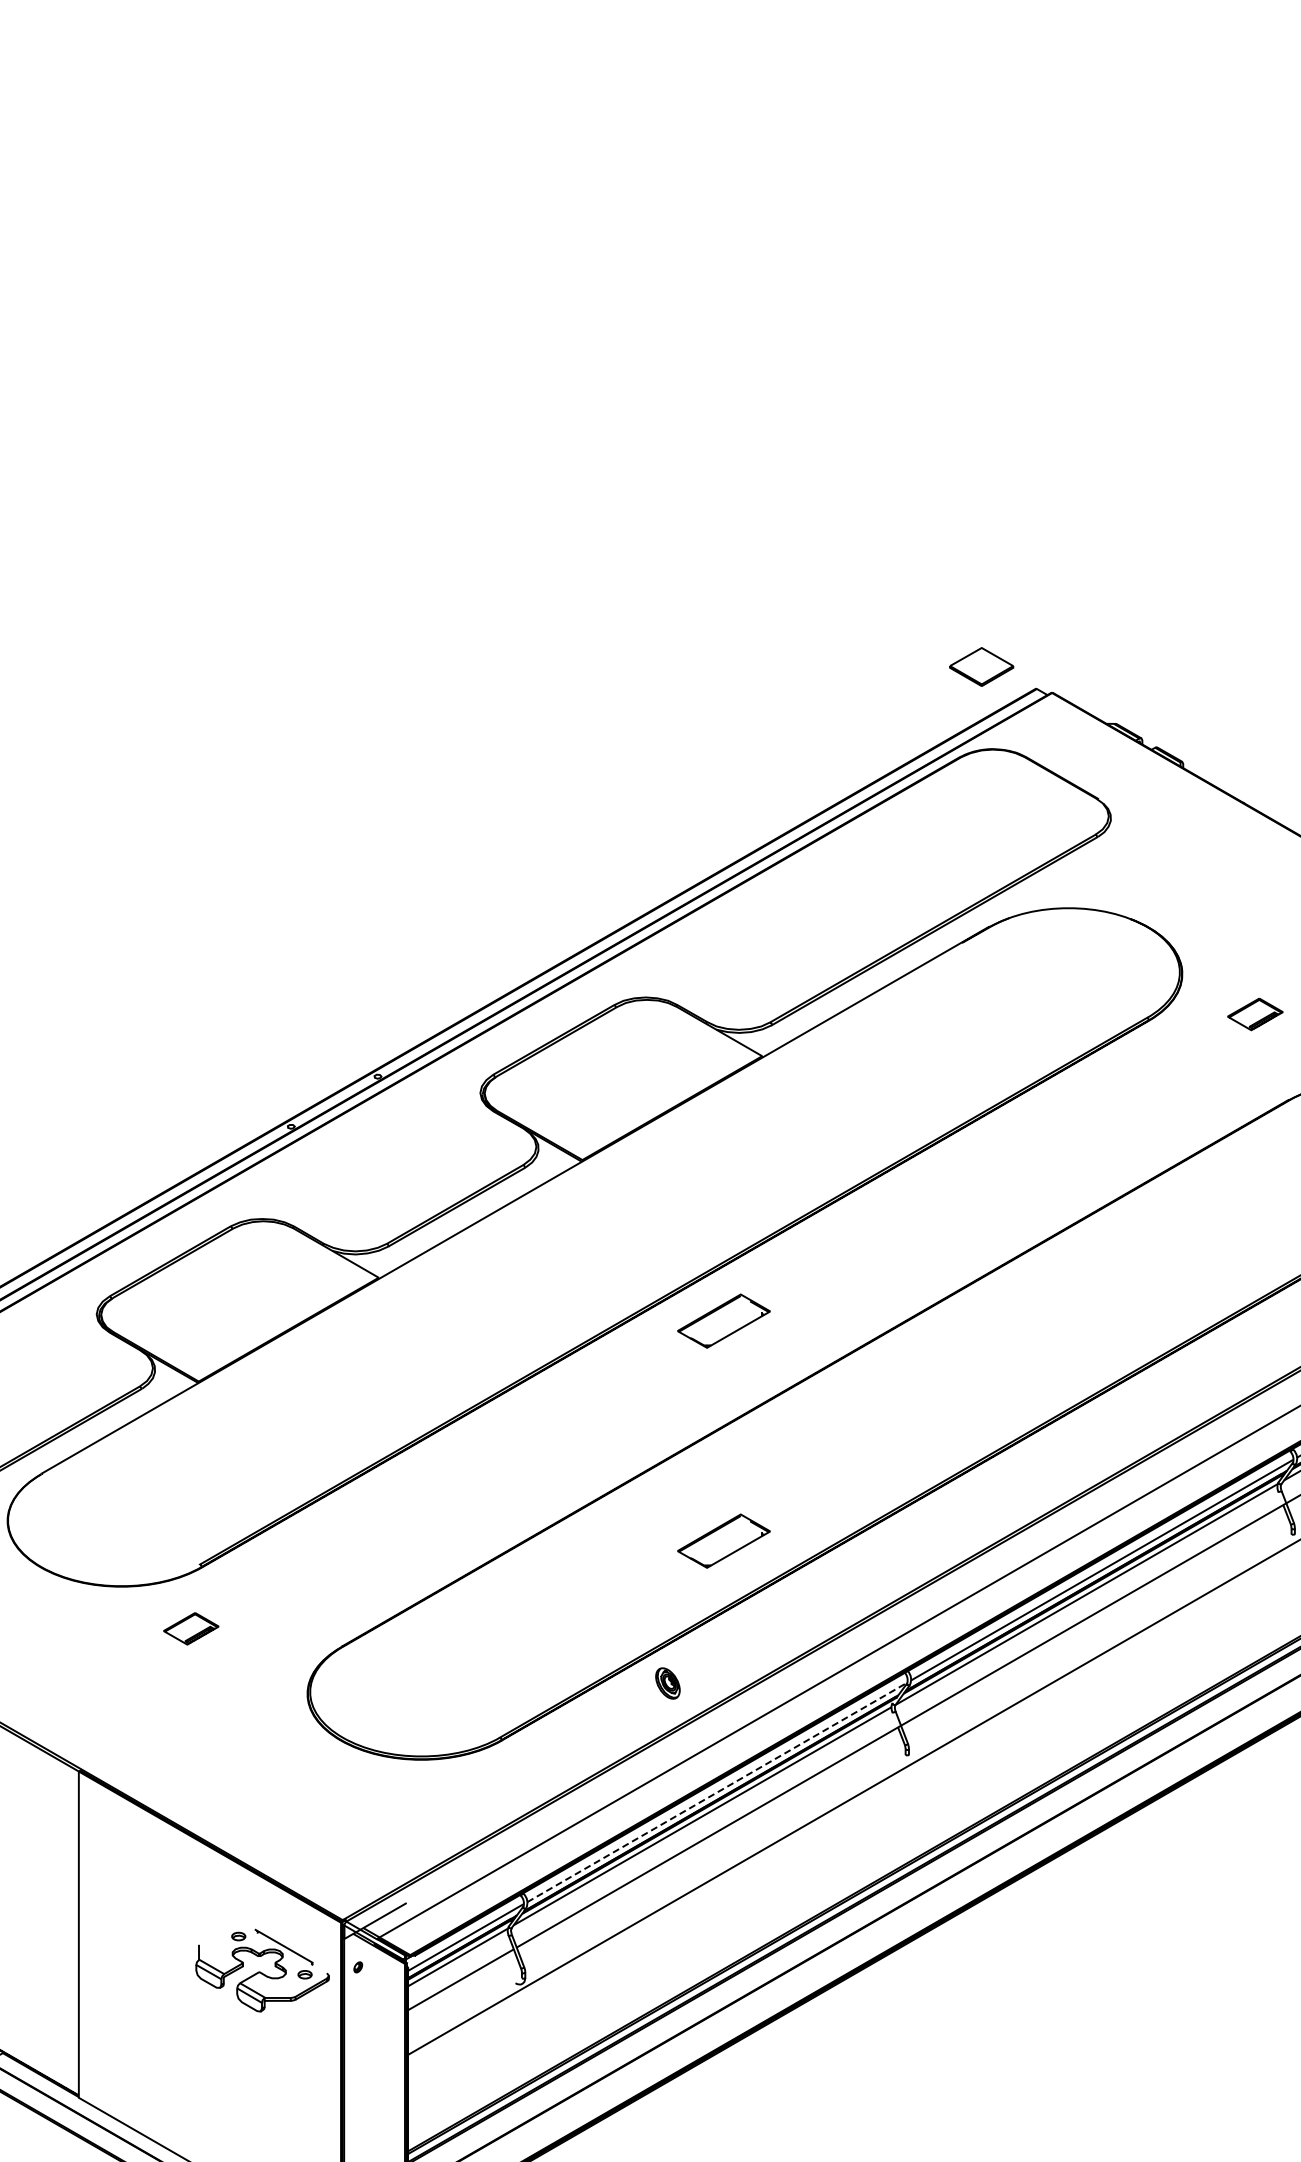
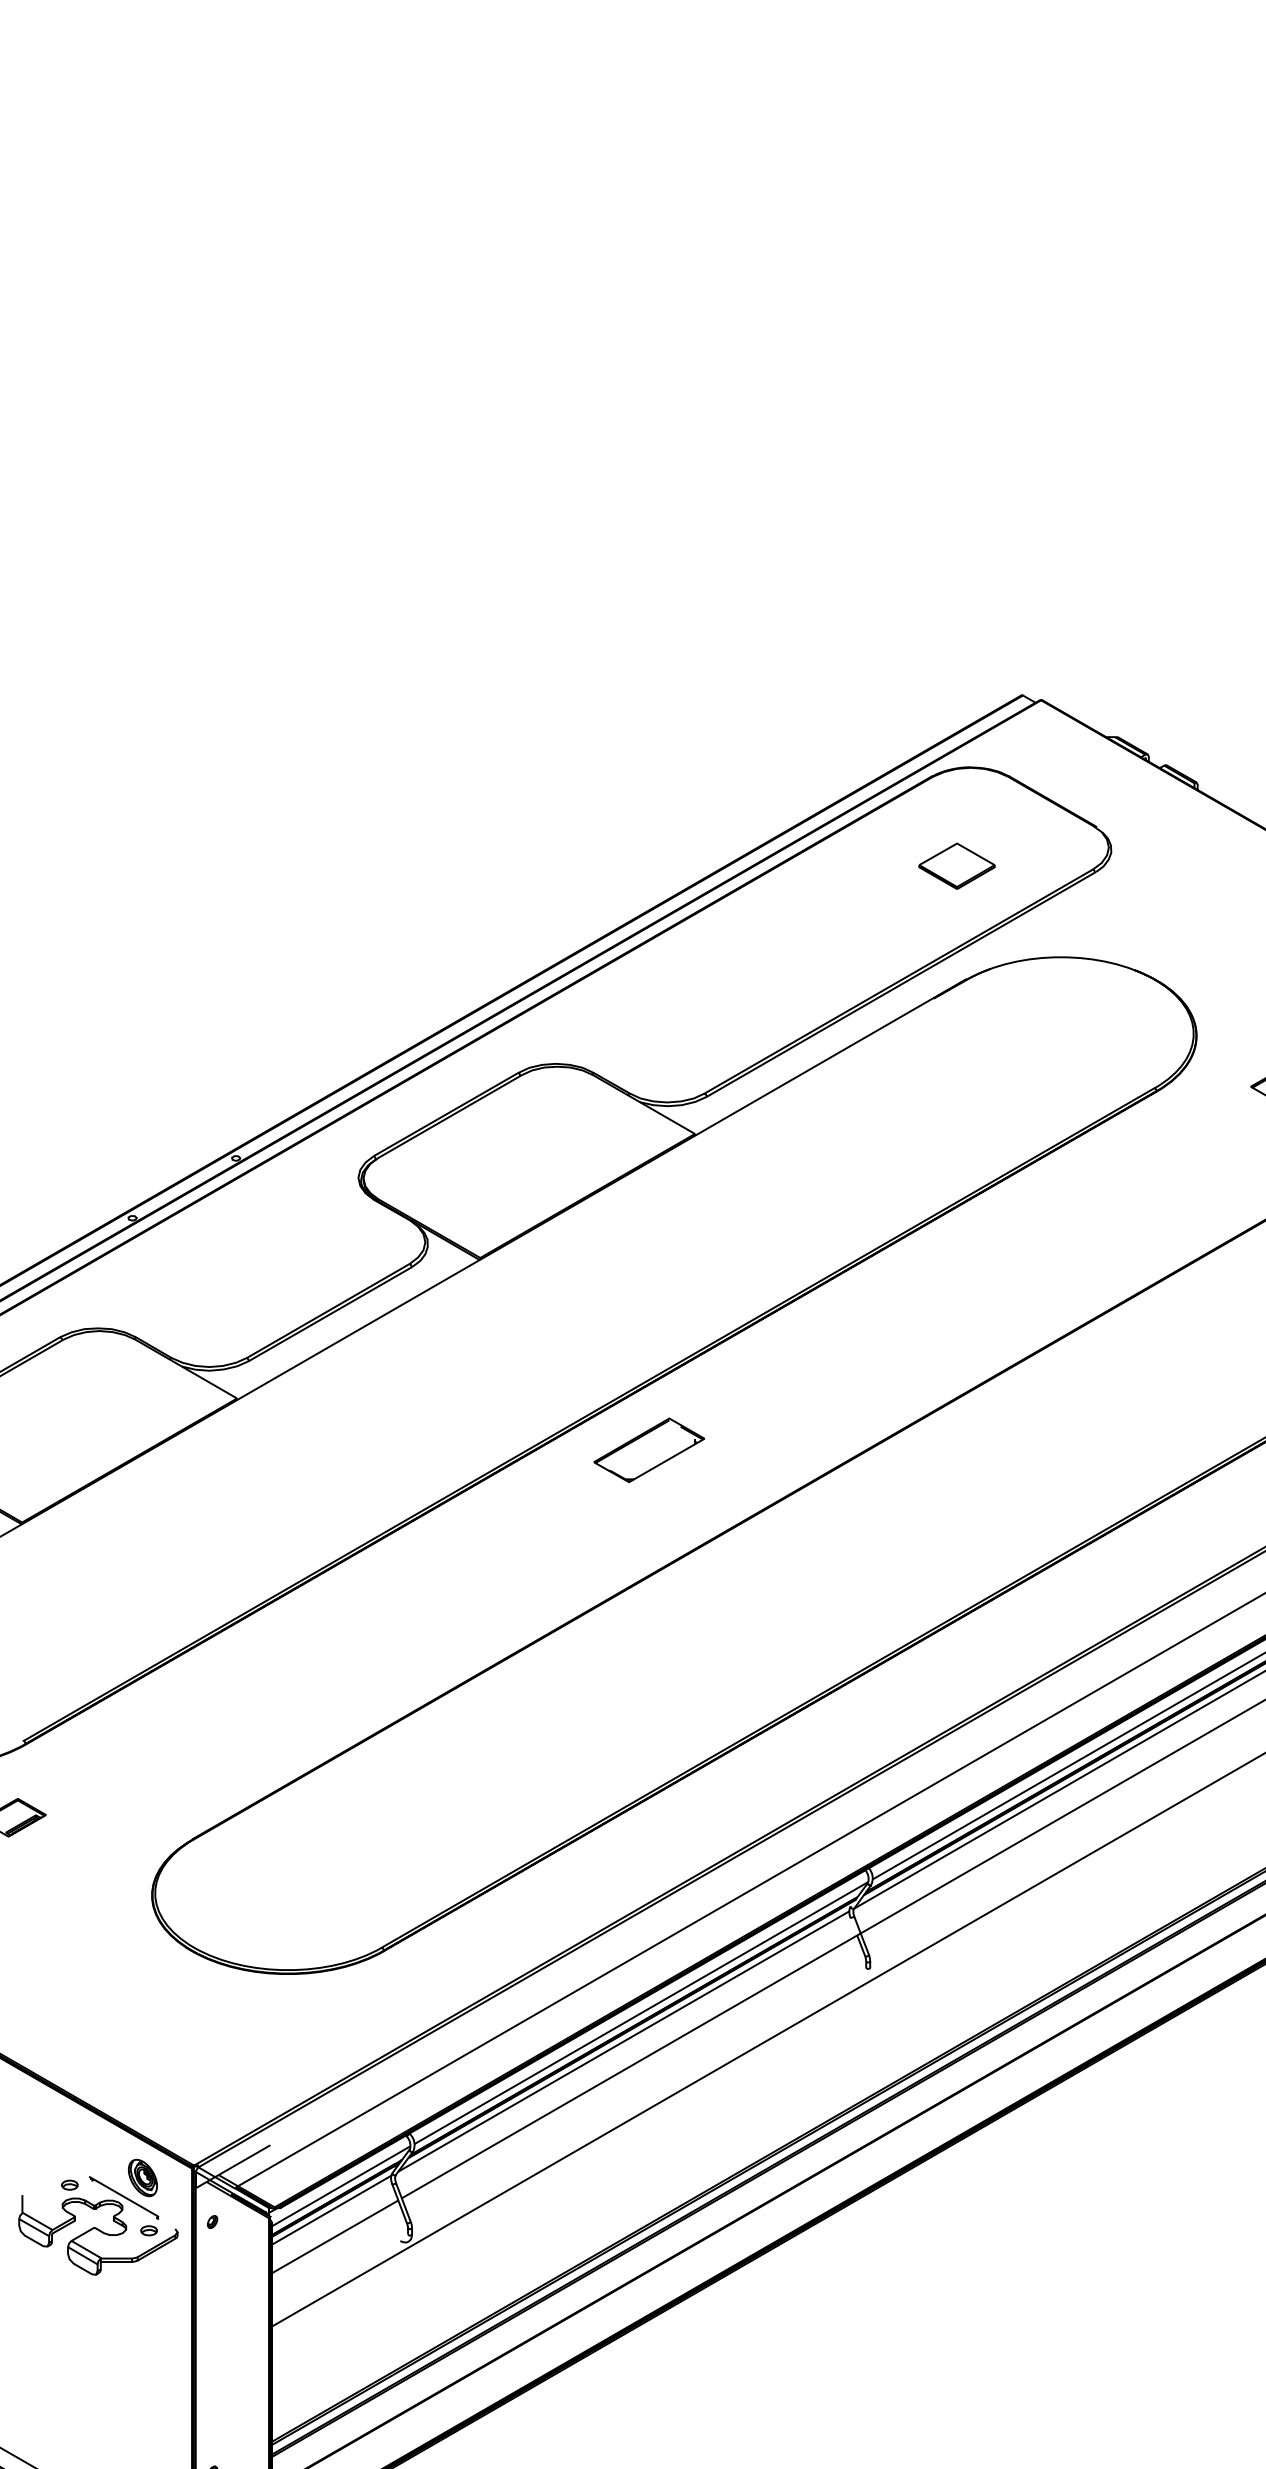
part: (981, 666) -> (956, 865), moved
part: (723, 1540) -> (648, 1712), removed
part: (667, 1683) -> (142, 2177), moved
line: (717, 1792) -> (641, 2013), dashed -> solid

